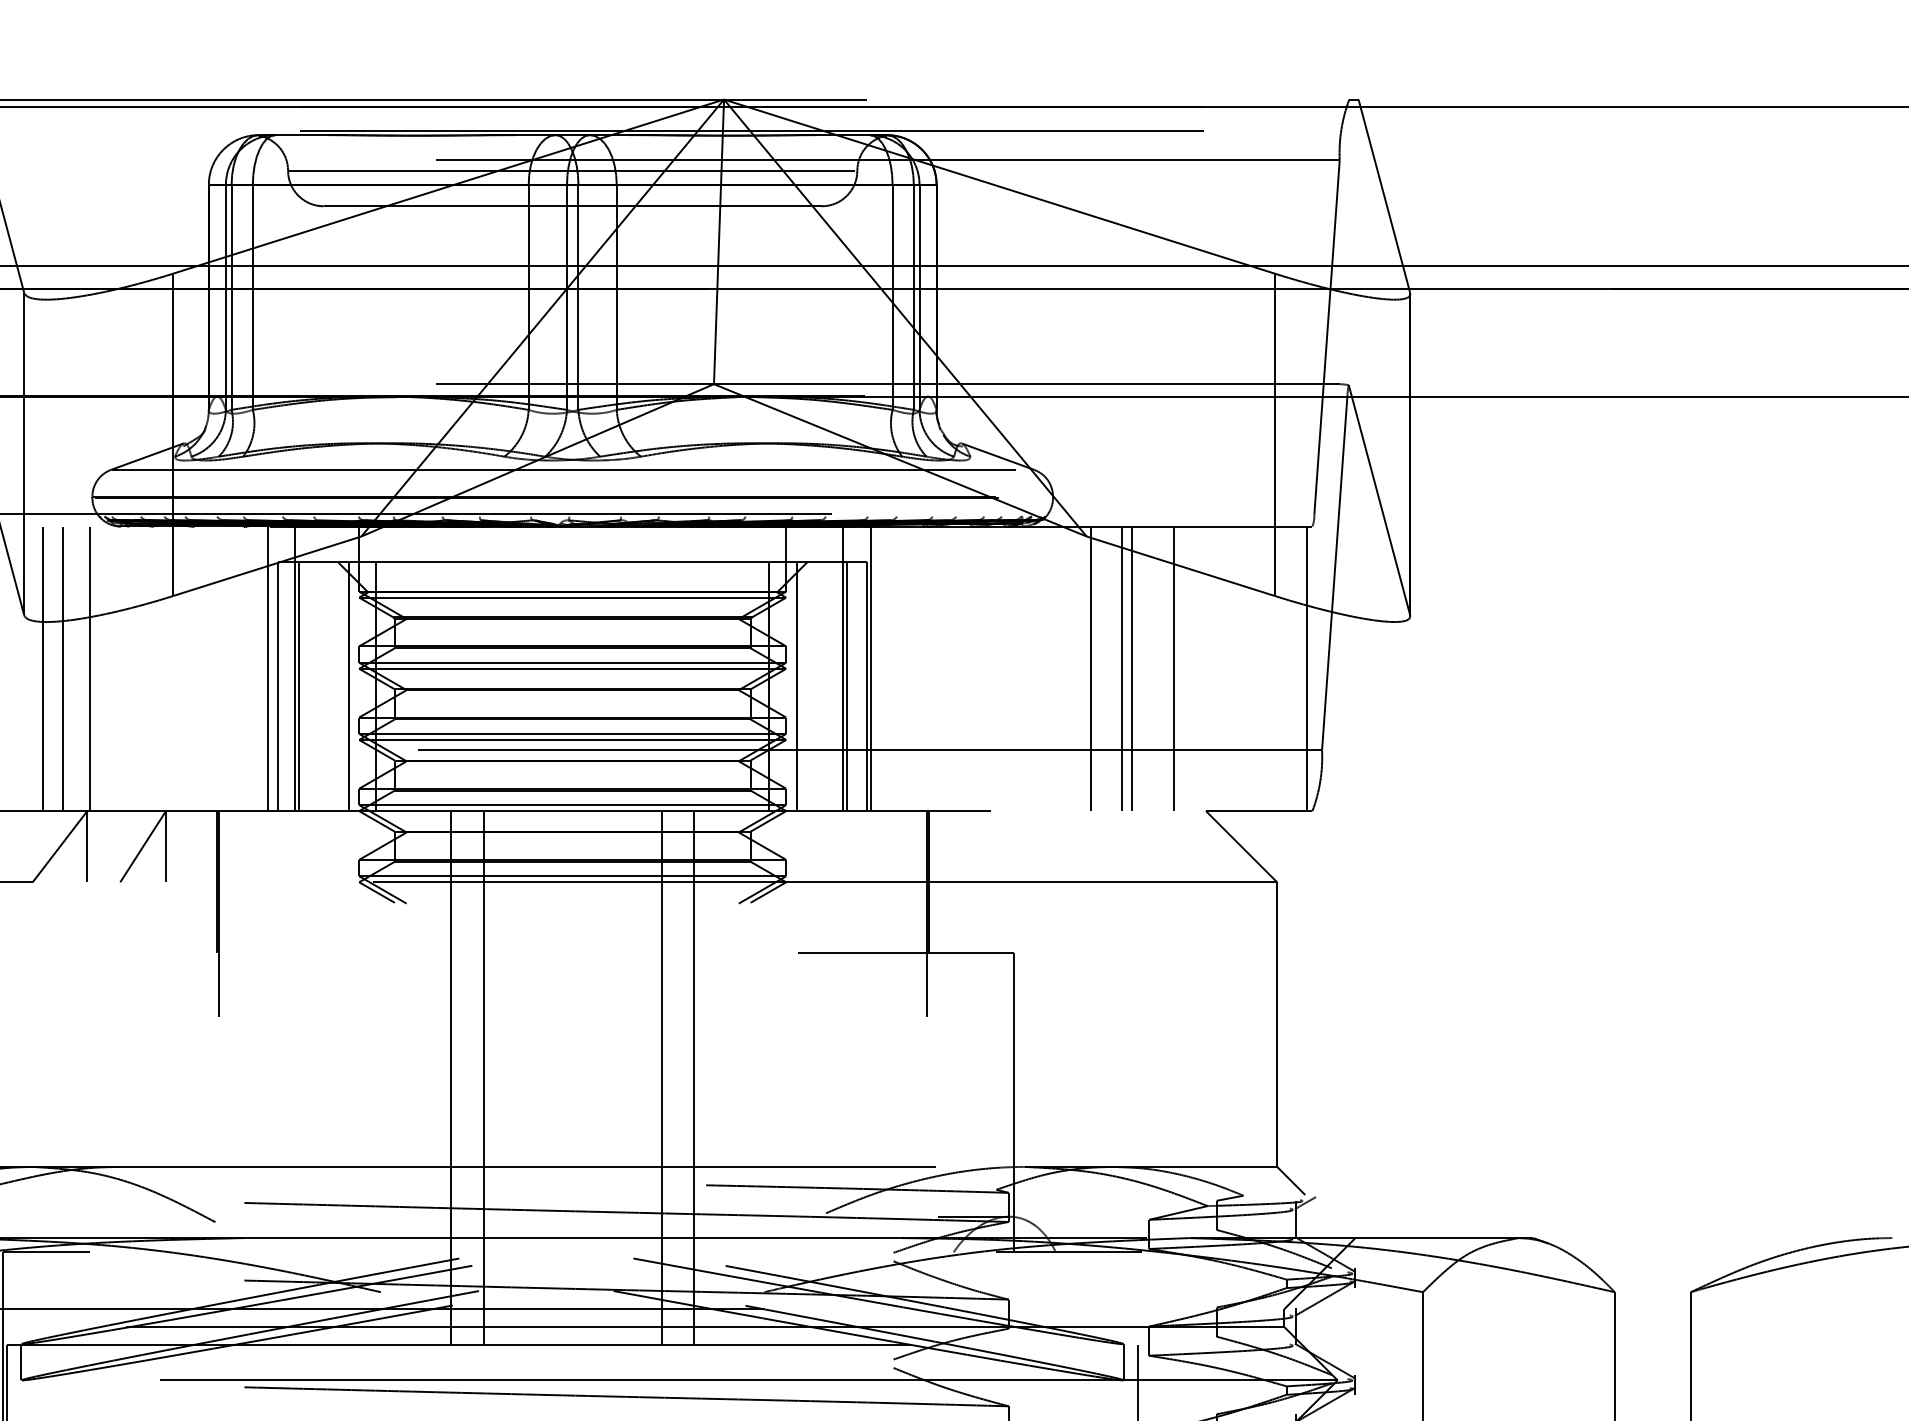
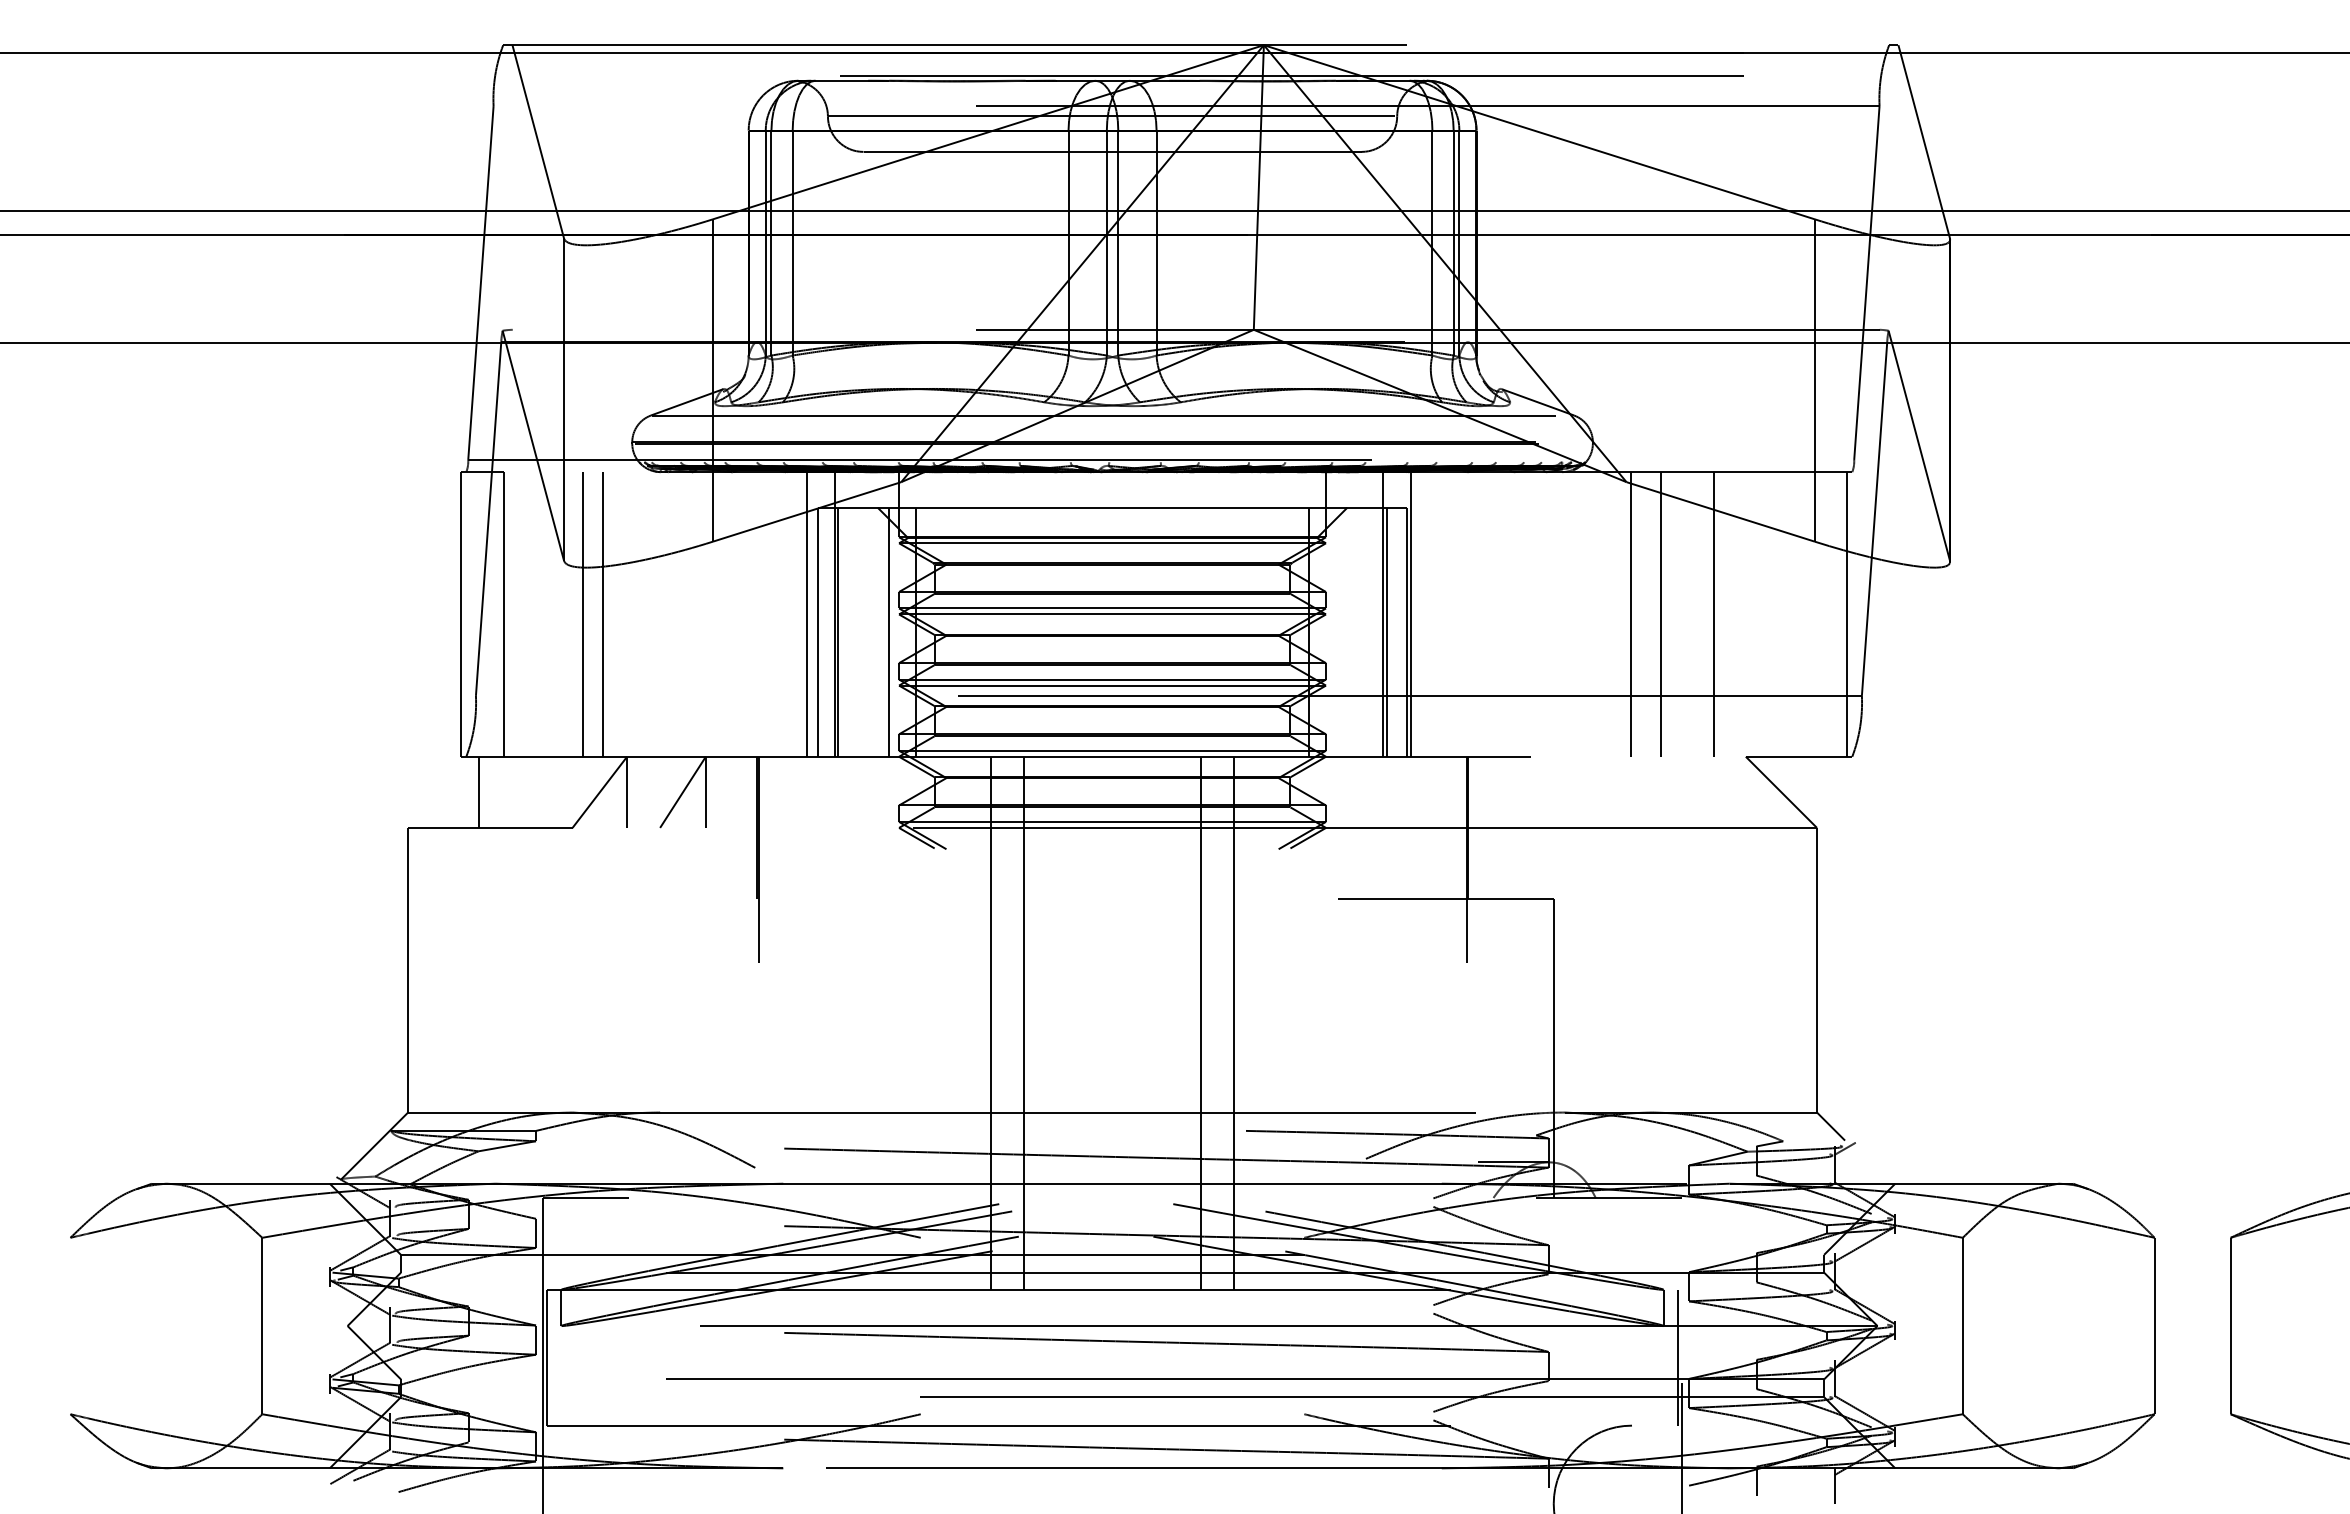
line: (89, 668) -> (629, 614), removed
line: (1131, 668) -> (1671, 614), removed
line: (796, 685) -> (1336, 631), removed

